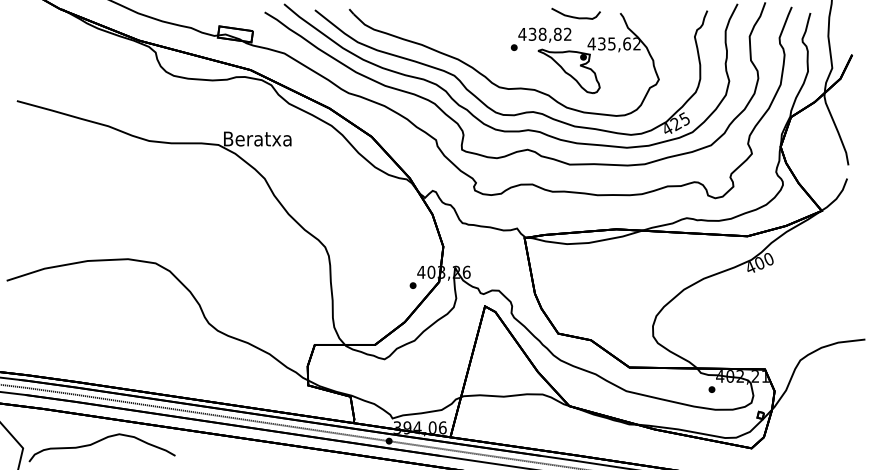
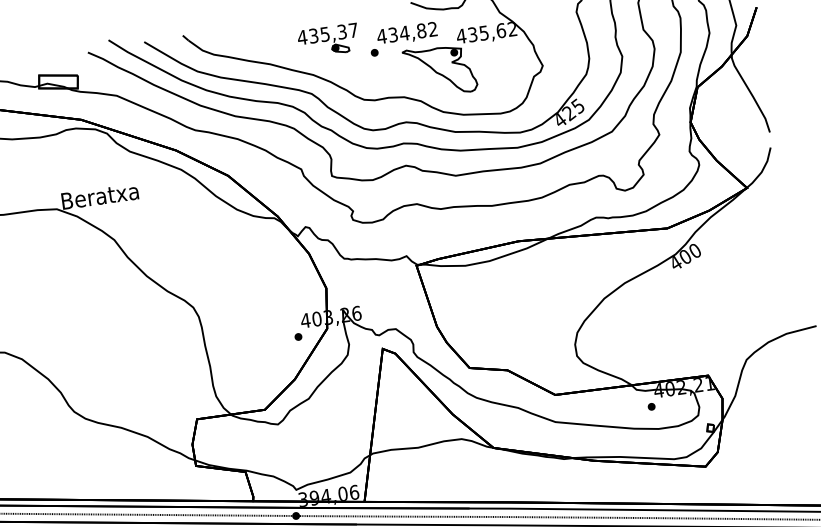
part: (475, 31) -> (328, 40), added
text: (542, 33) -> (404, 32), 438,82 -> 434,82

